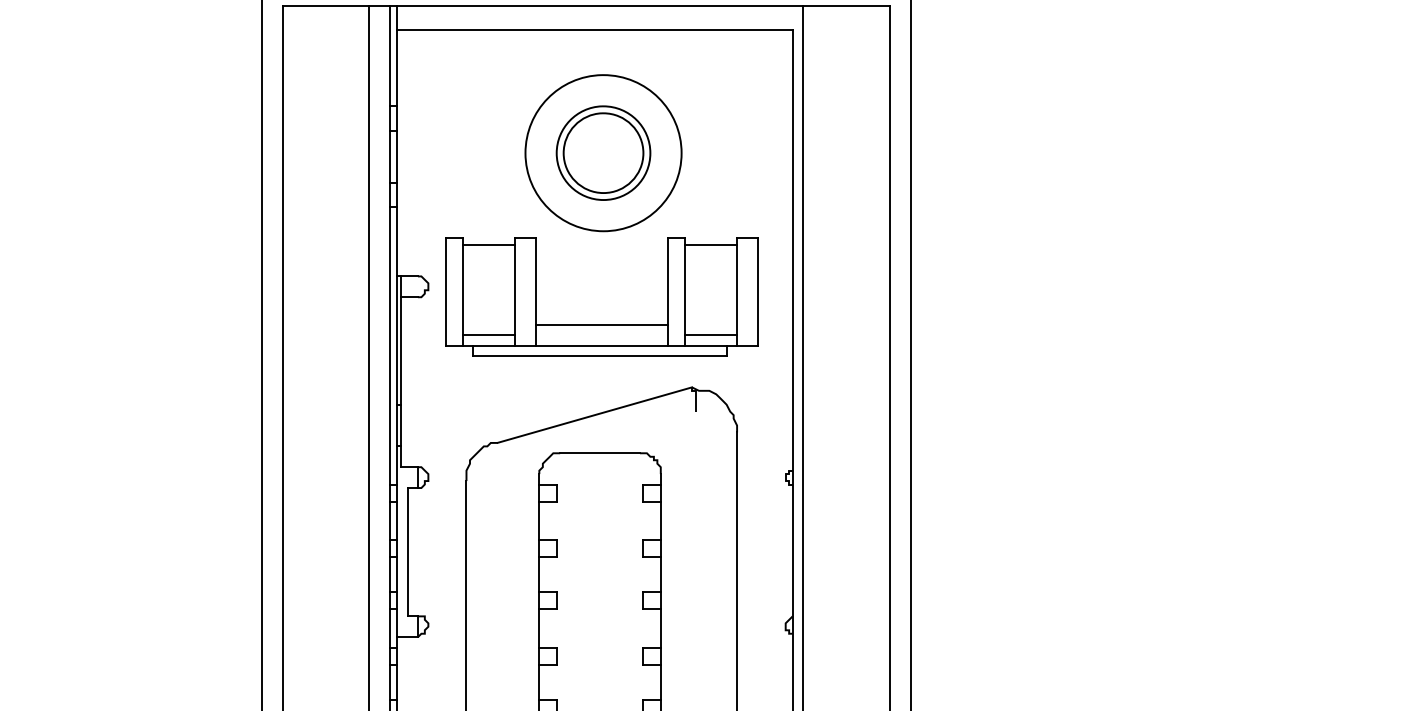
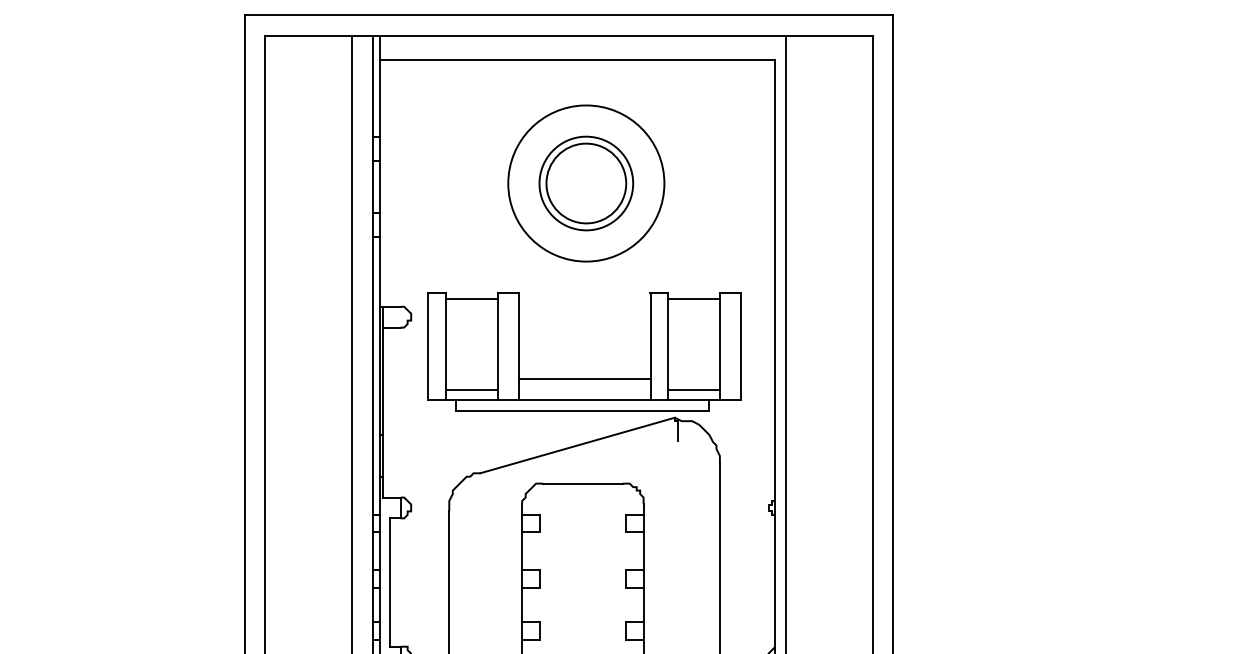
part: (601, 324) -> (584, 378), moved

